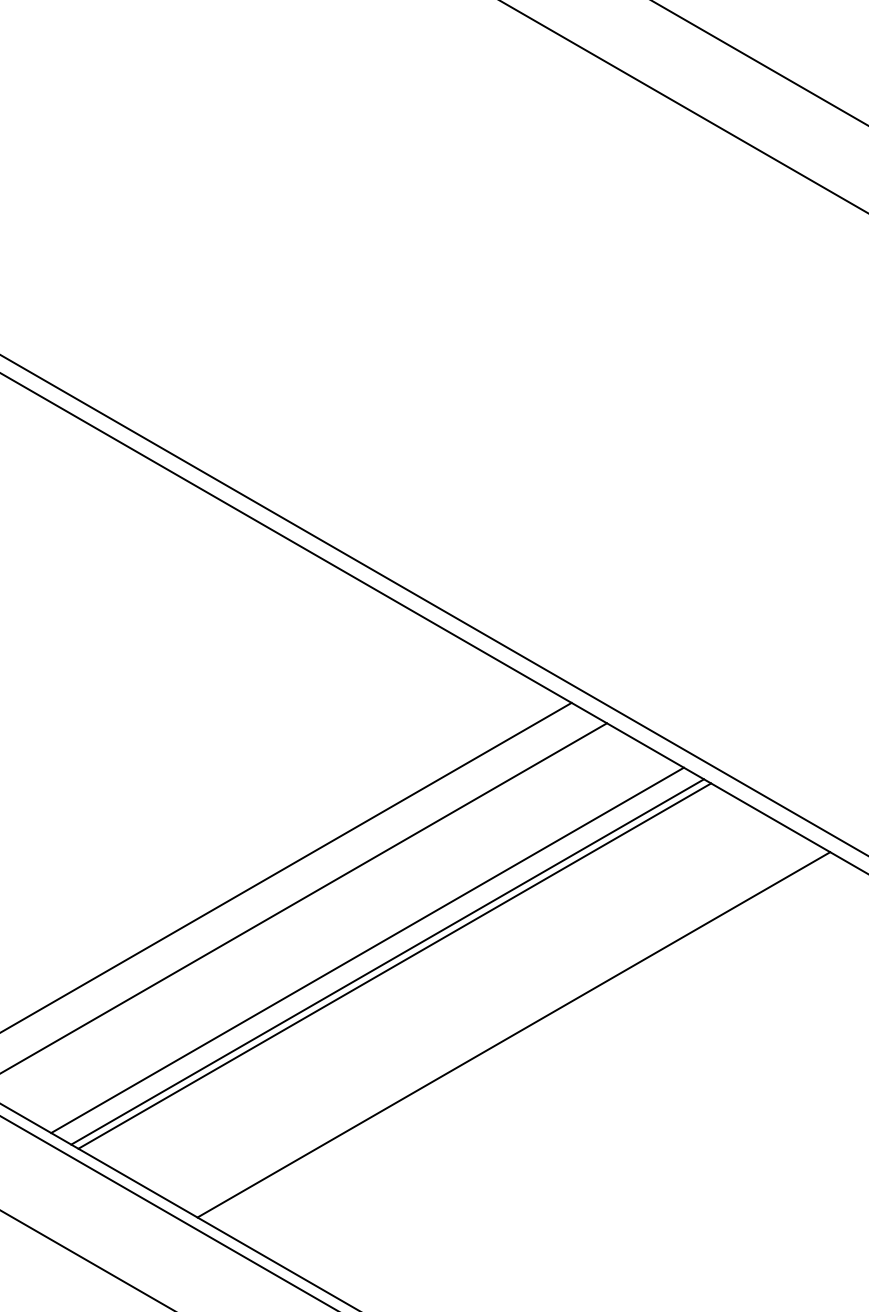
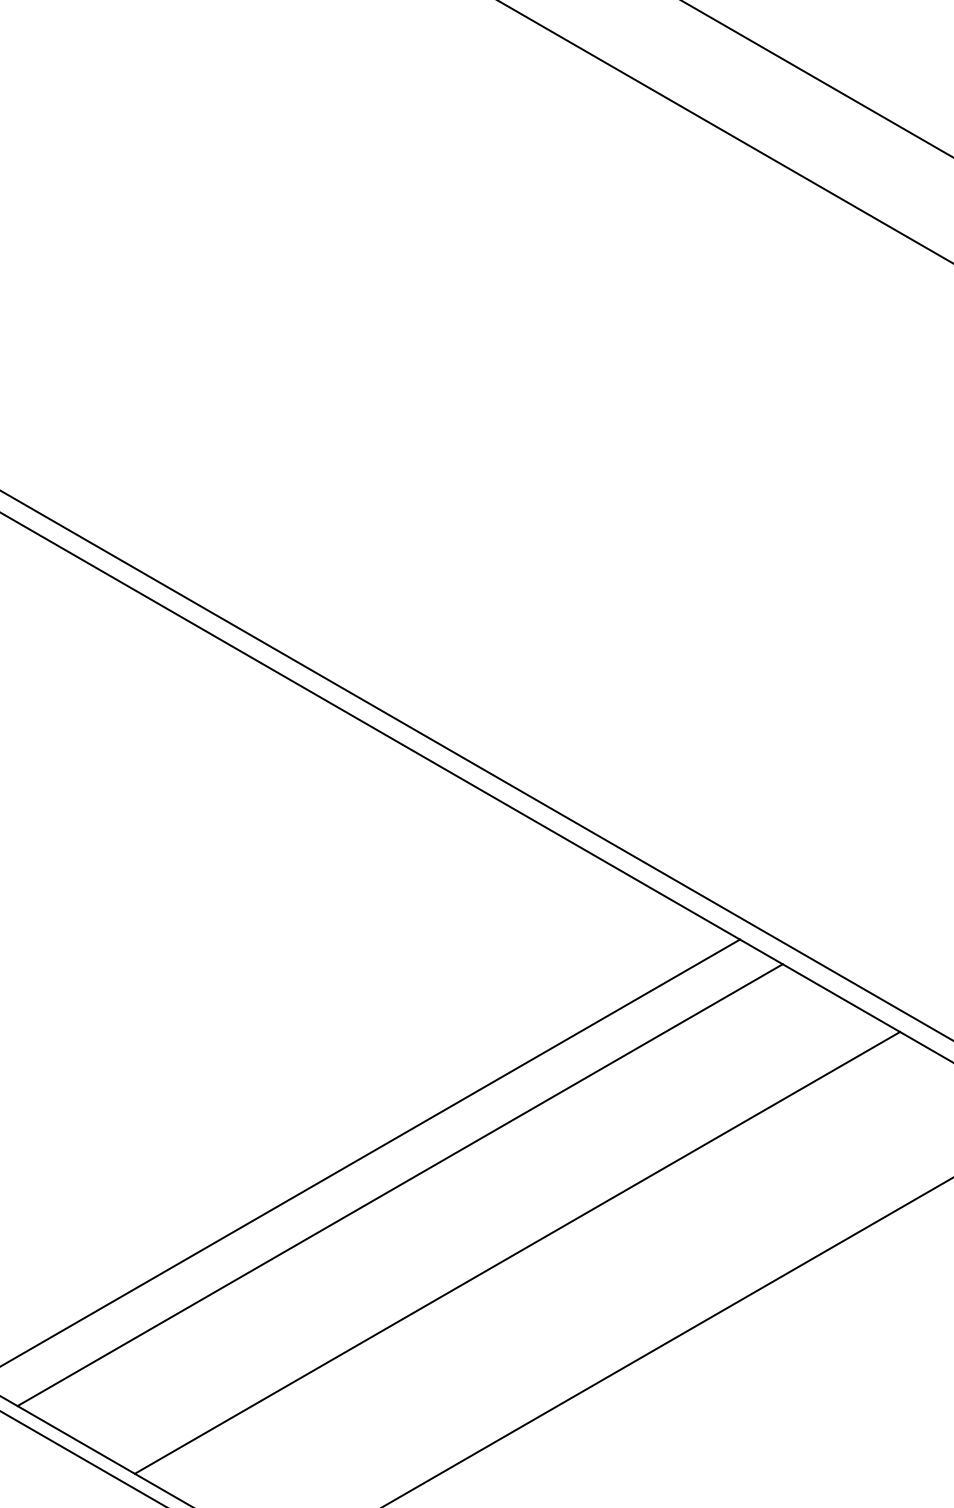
line: (367, 950) -> (493, 1239), removed
line: (394, 965) -> (525, 1257), removed

